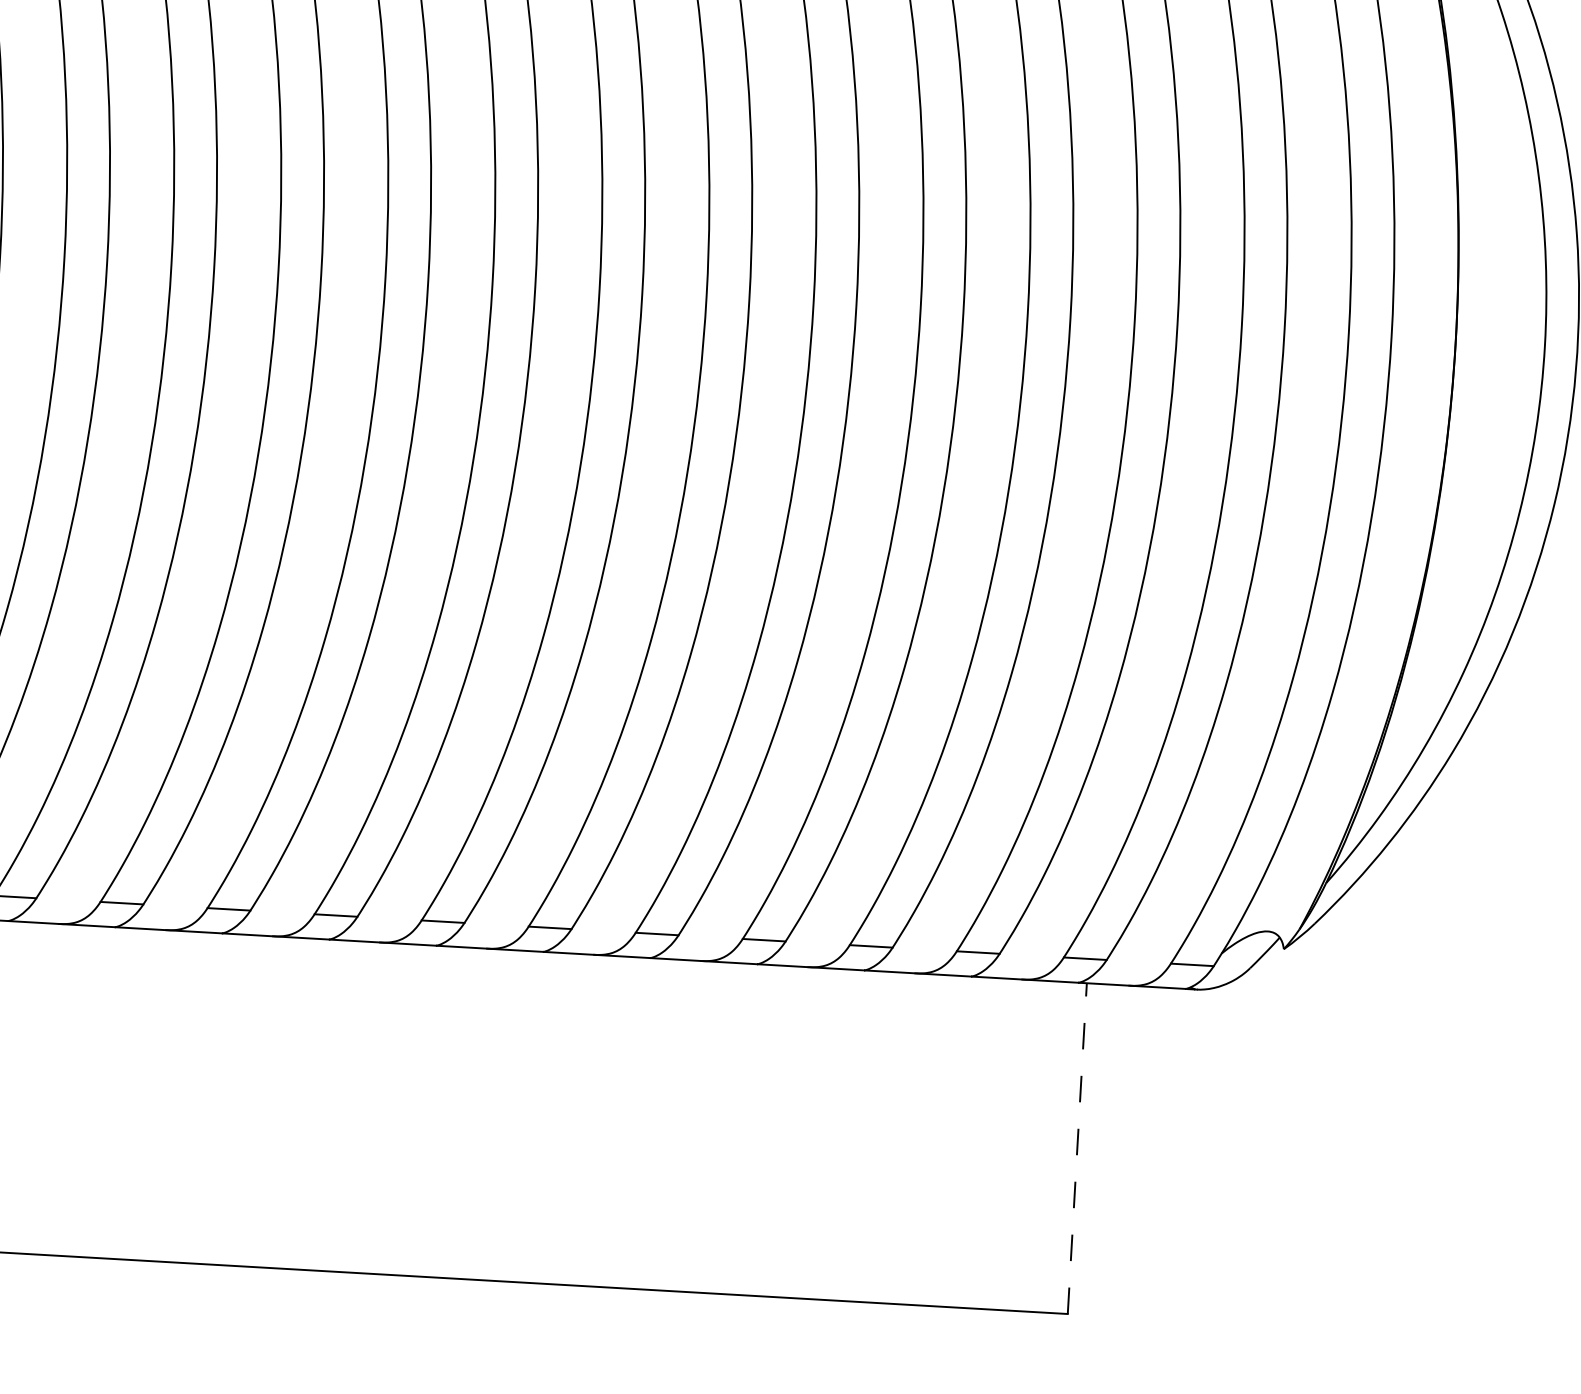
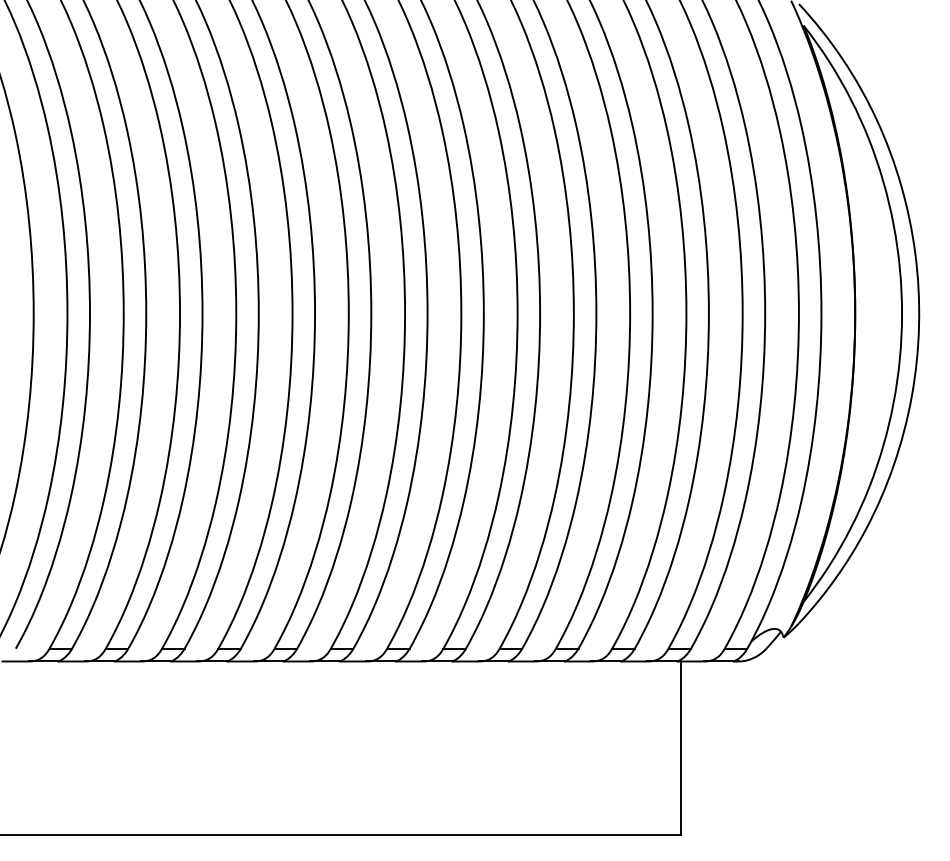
line: (1077, 1148) -> (681, 748), dashed -> solid

